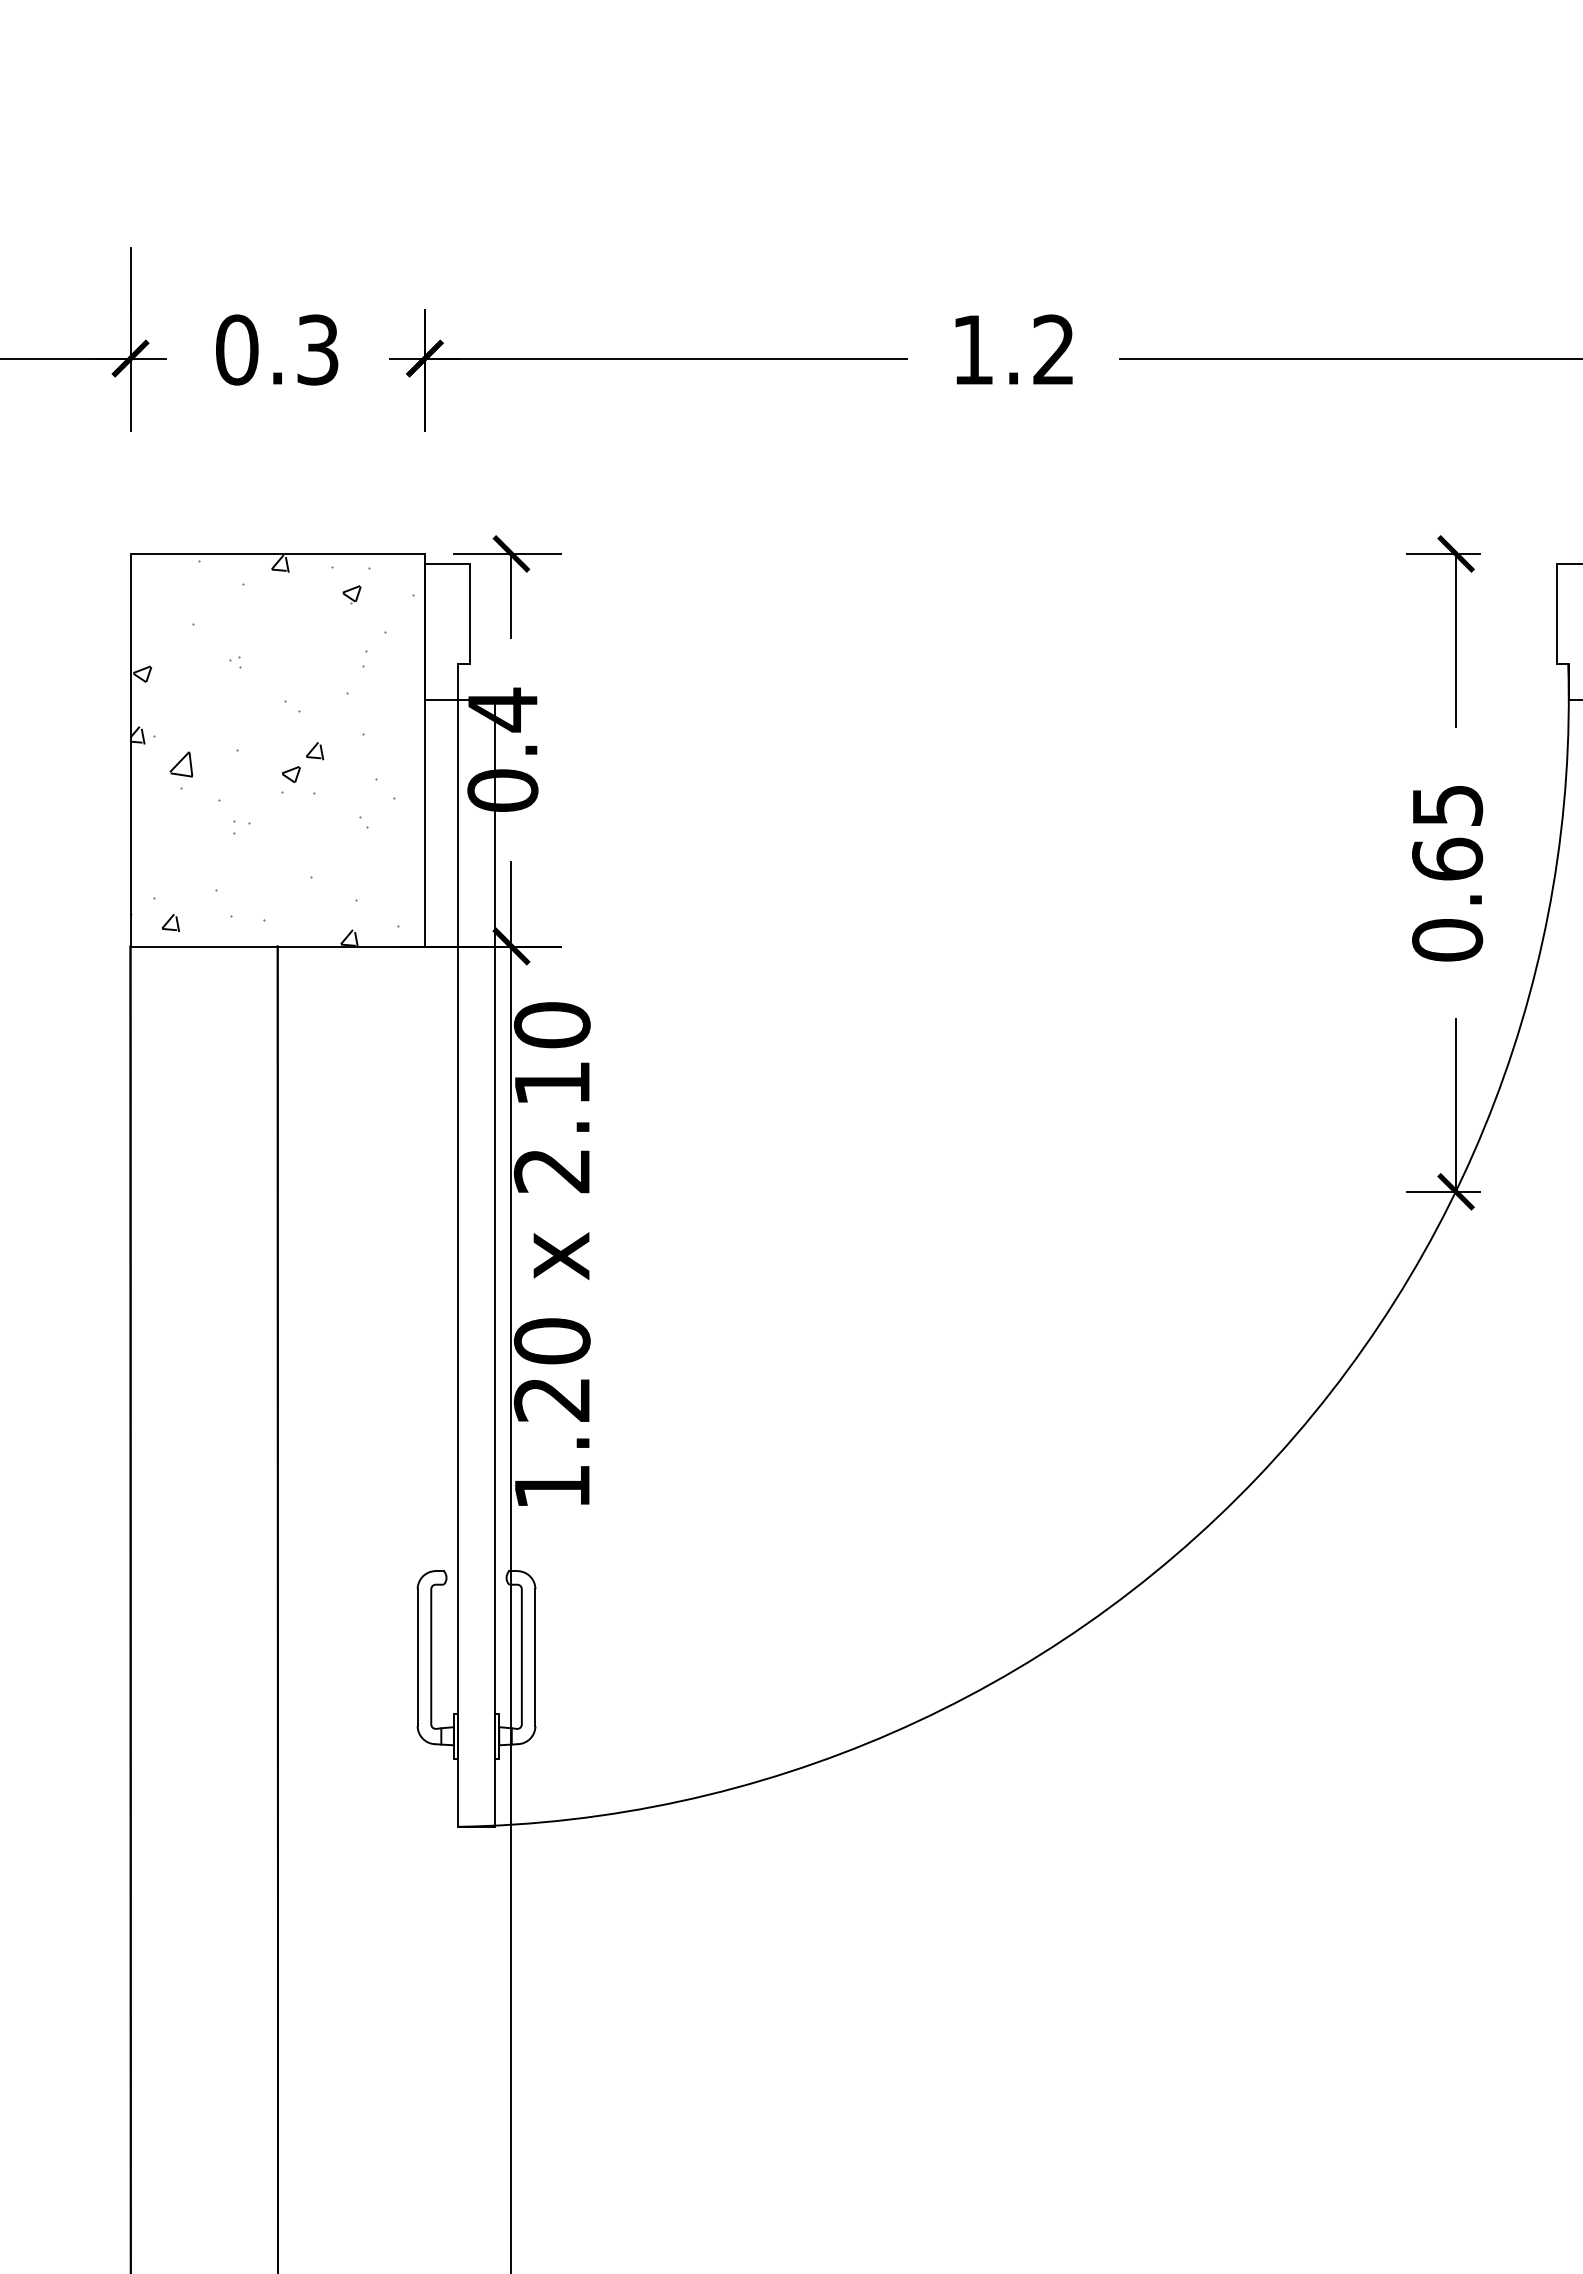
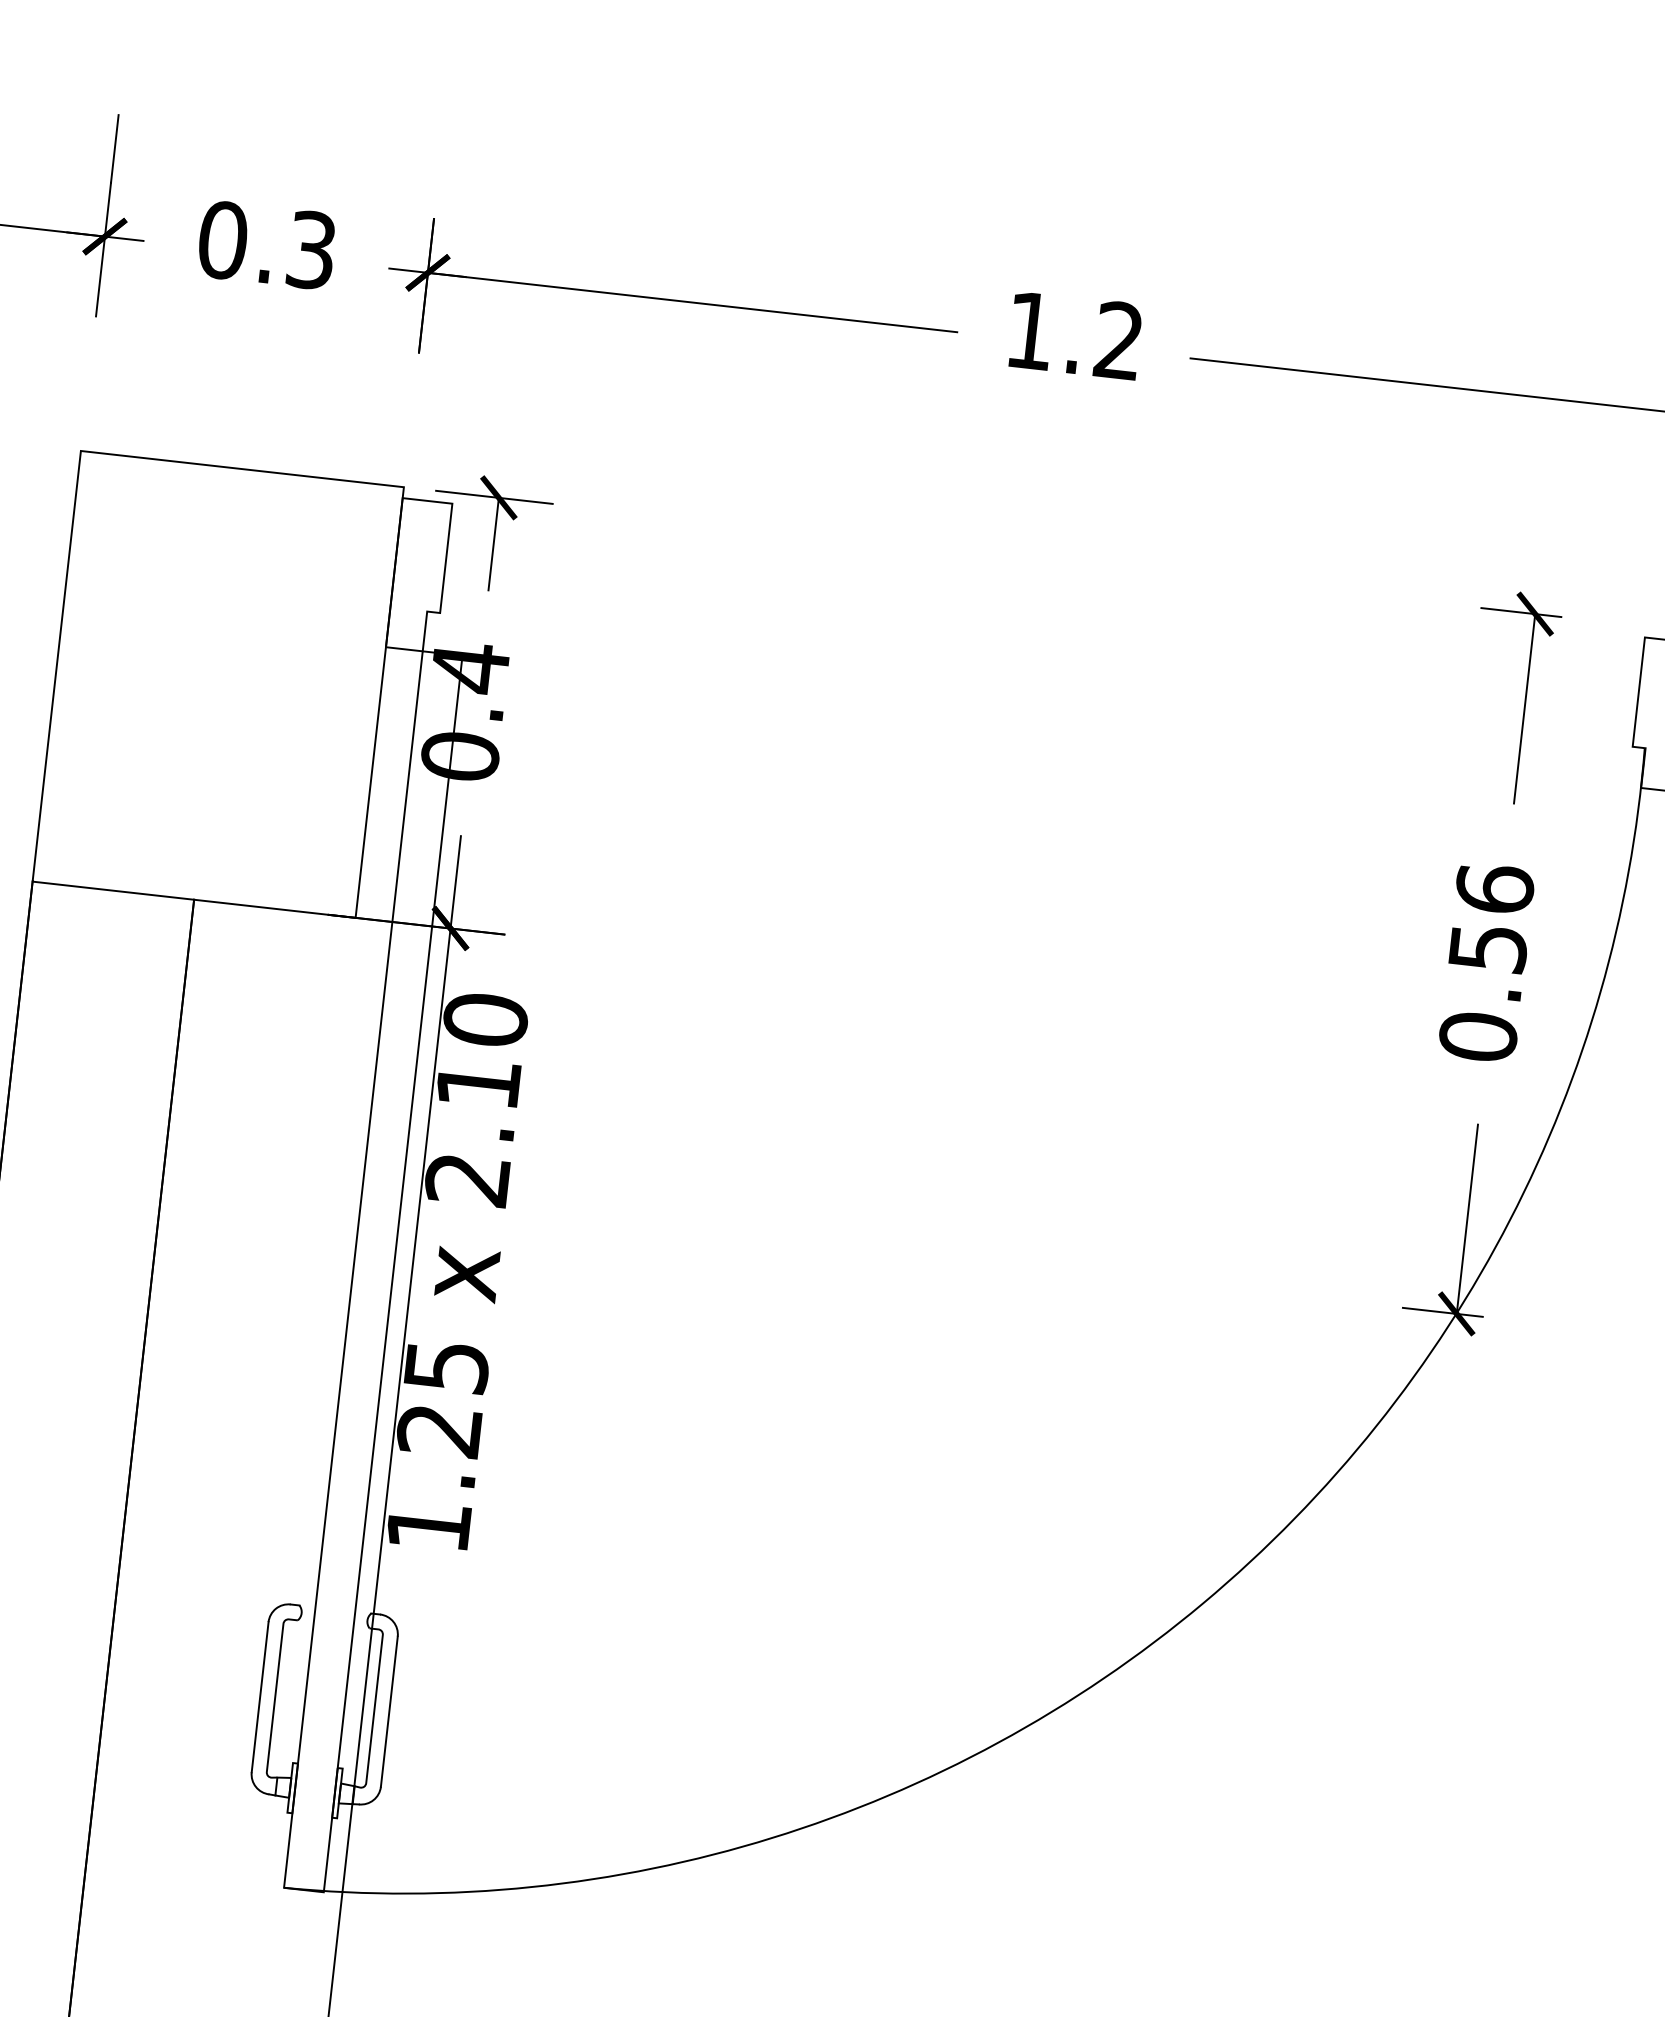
hatch: (271, 750) -> (211, 683), removed
text: (1447, 831) -> (1491, 917), 0.65 -> 0.56
text: (551, 1341) -> (445, 1366), 1.20 -> 1.25

